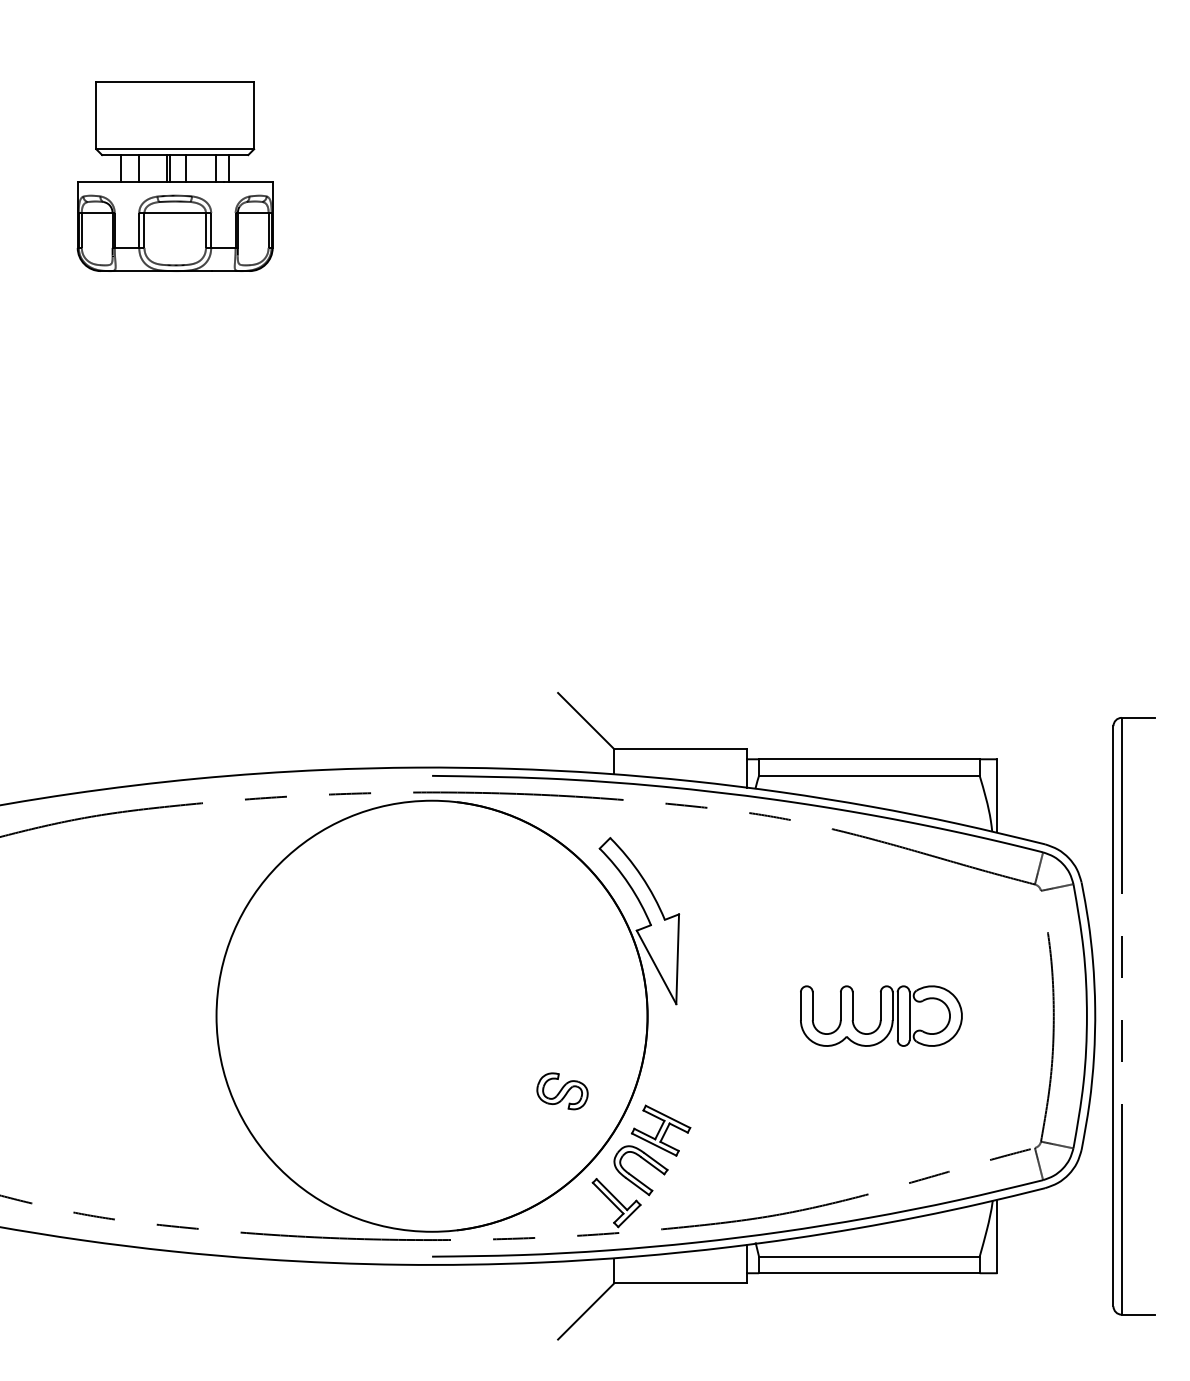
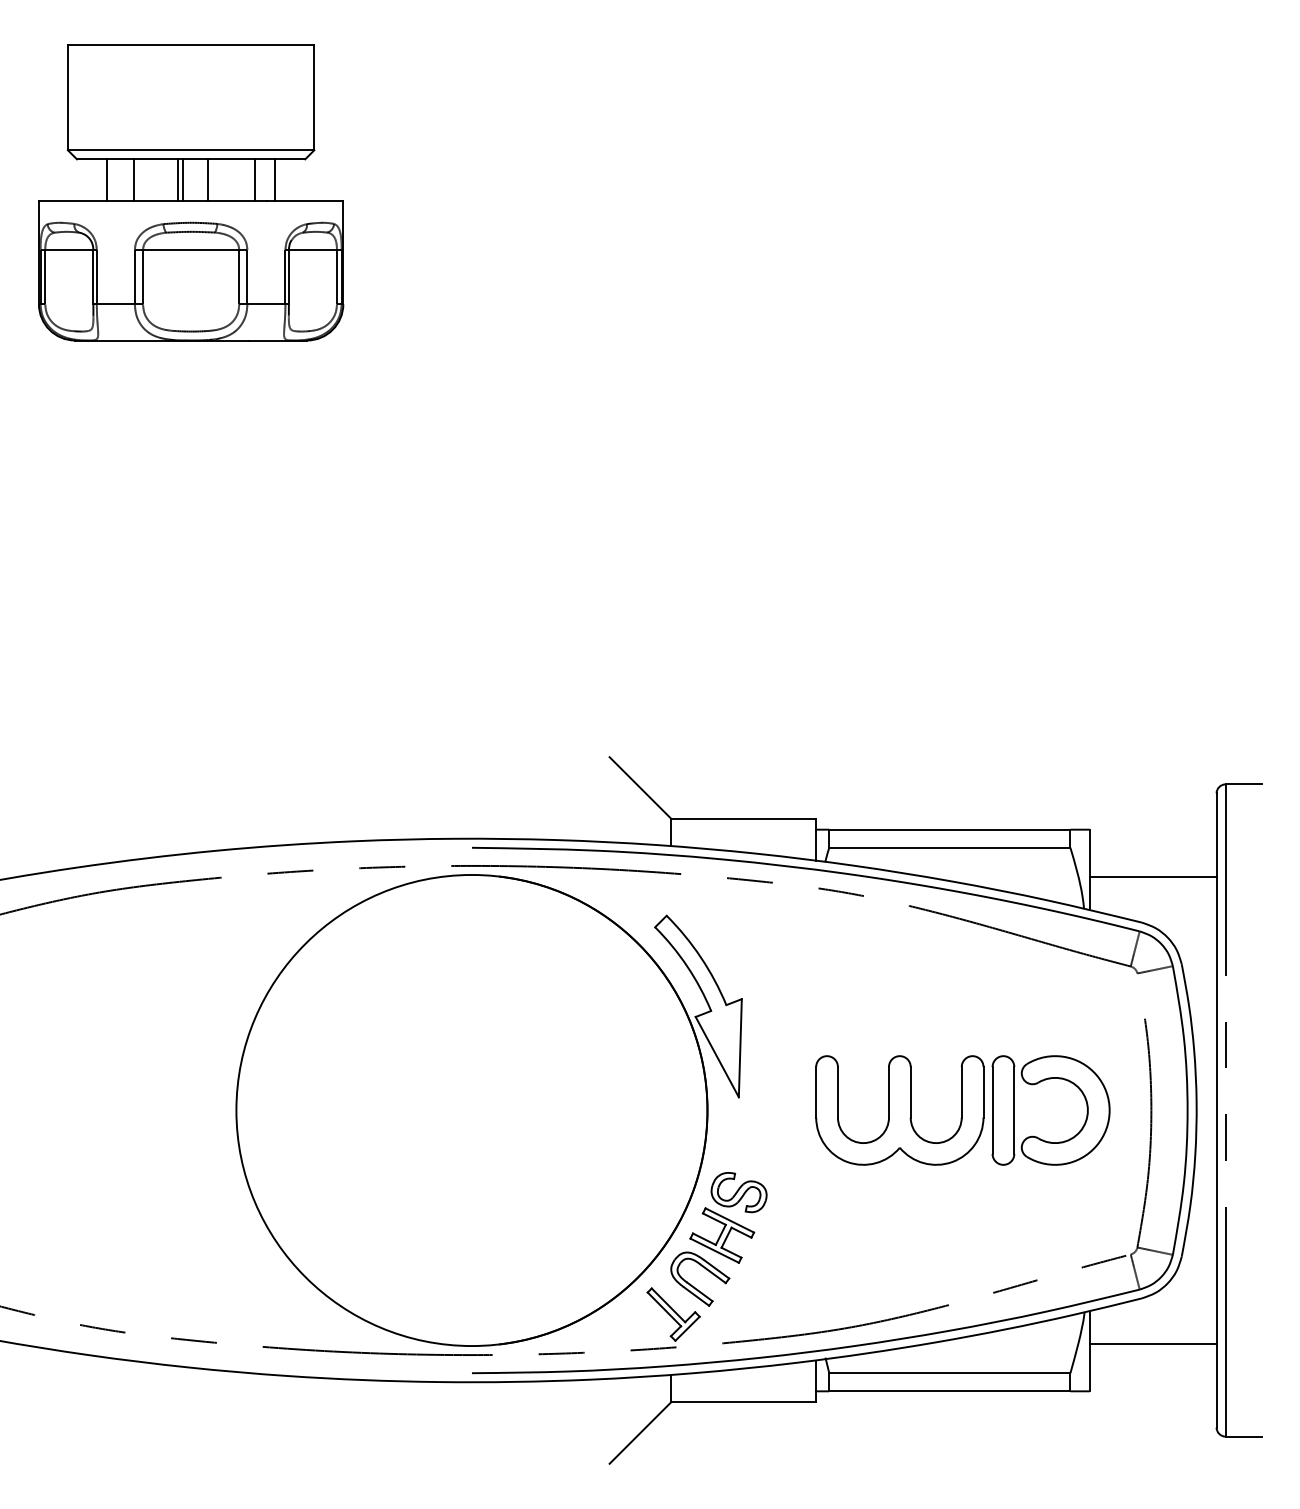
part: (175, 176) -> (191, 192), size x1.43
line: (1055, 802) -> (1153, 876), added
part: (881, 1015) -> (963, 1109), size x1.67
part: (562, 1091) -> (739, 1192), moved
line: (1055, 1230) -> (1153, 1344), added

